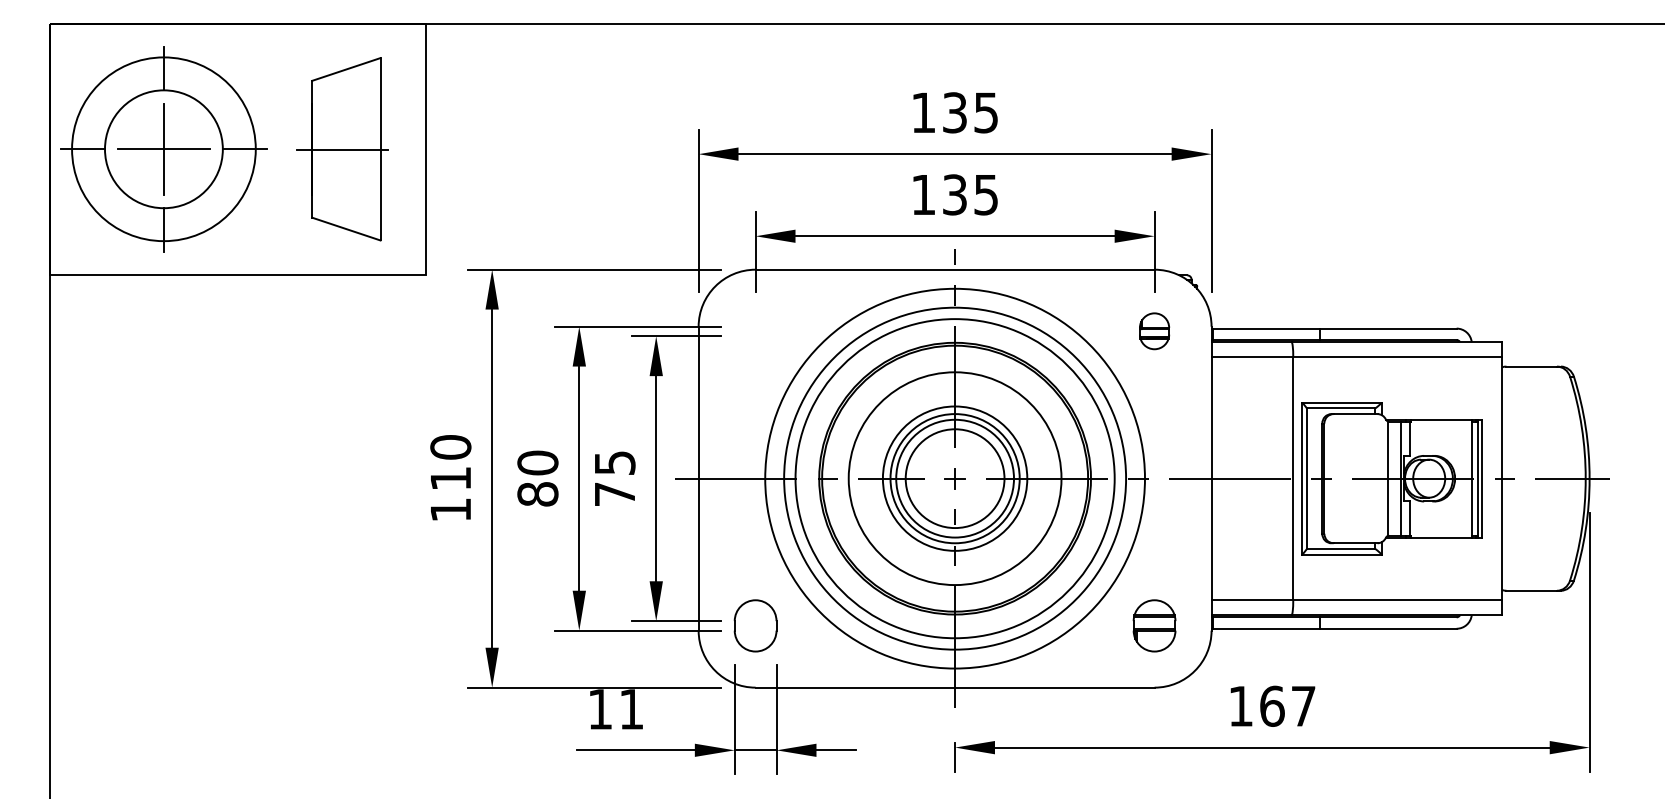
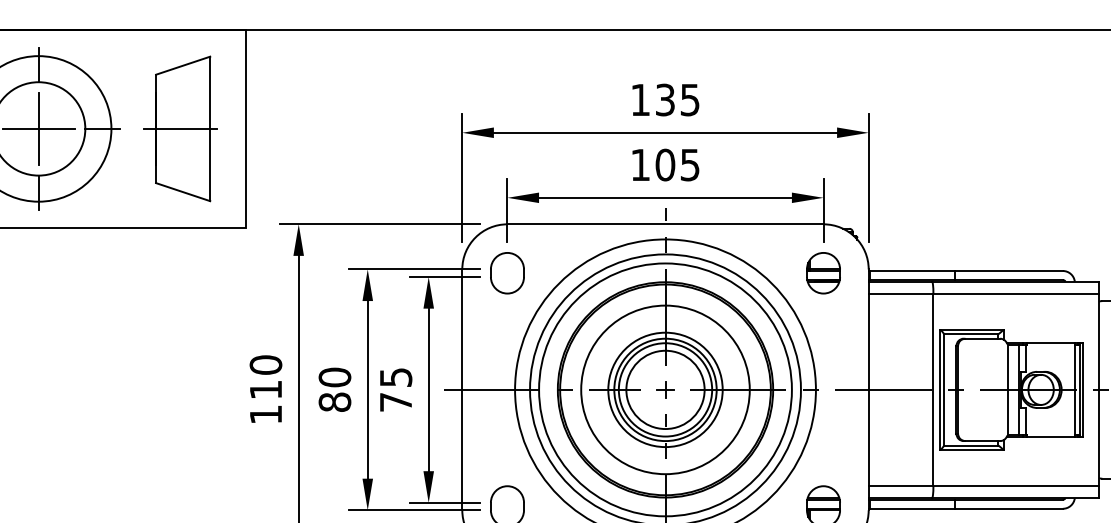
text: (954, 194) -> (665, 164), 135 -> 105
part: (755, 330) -> (507, 272), added
part: (1154, 330) -> (823, 272), size x1.43

